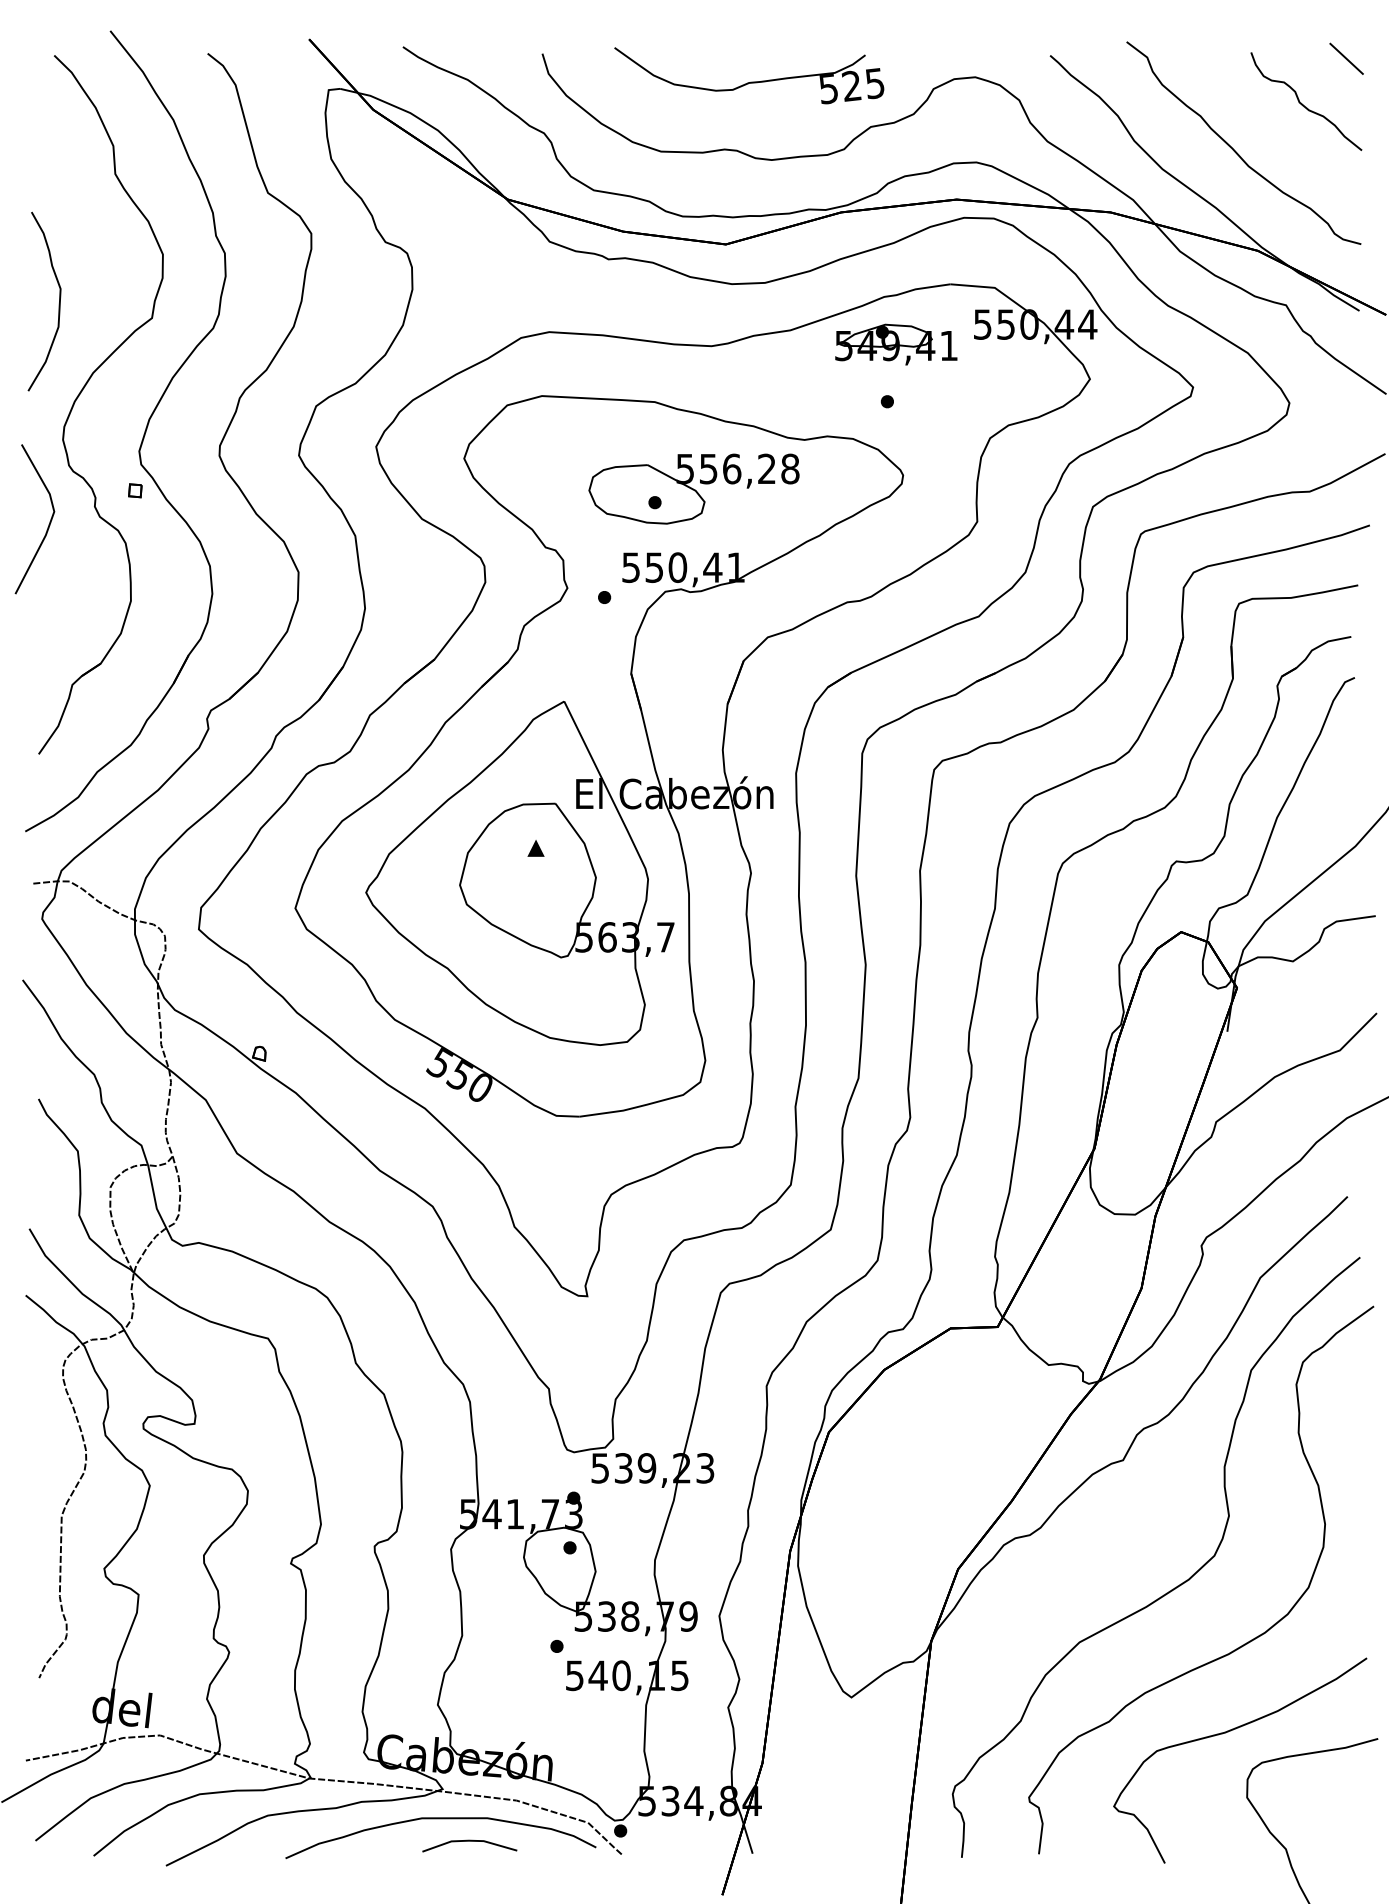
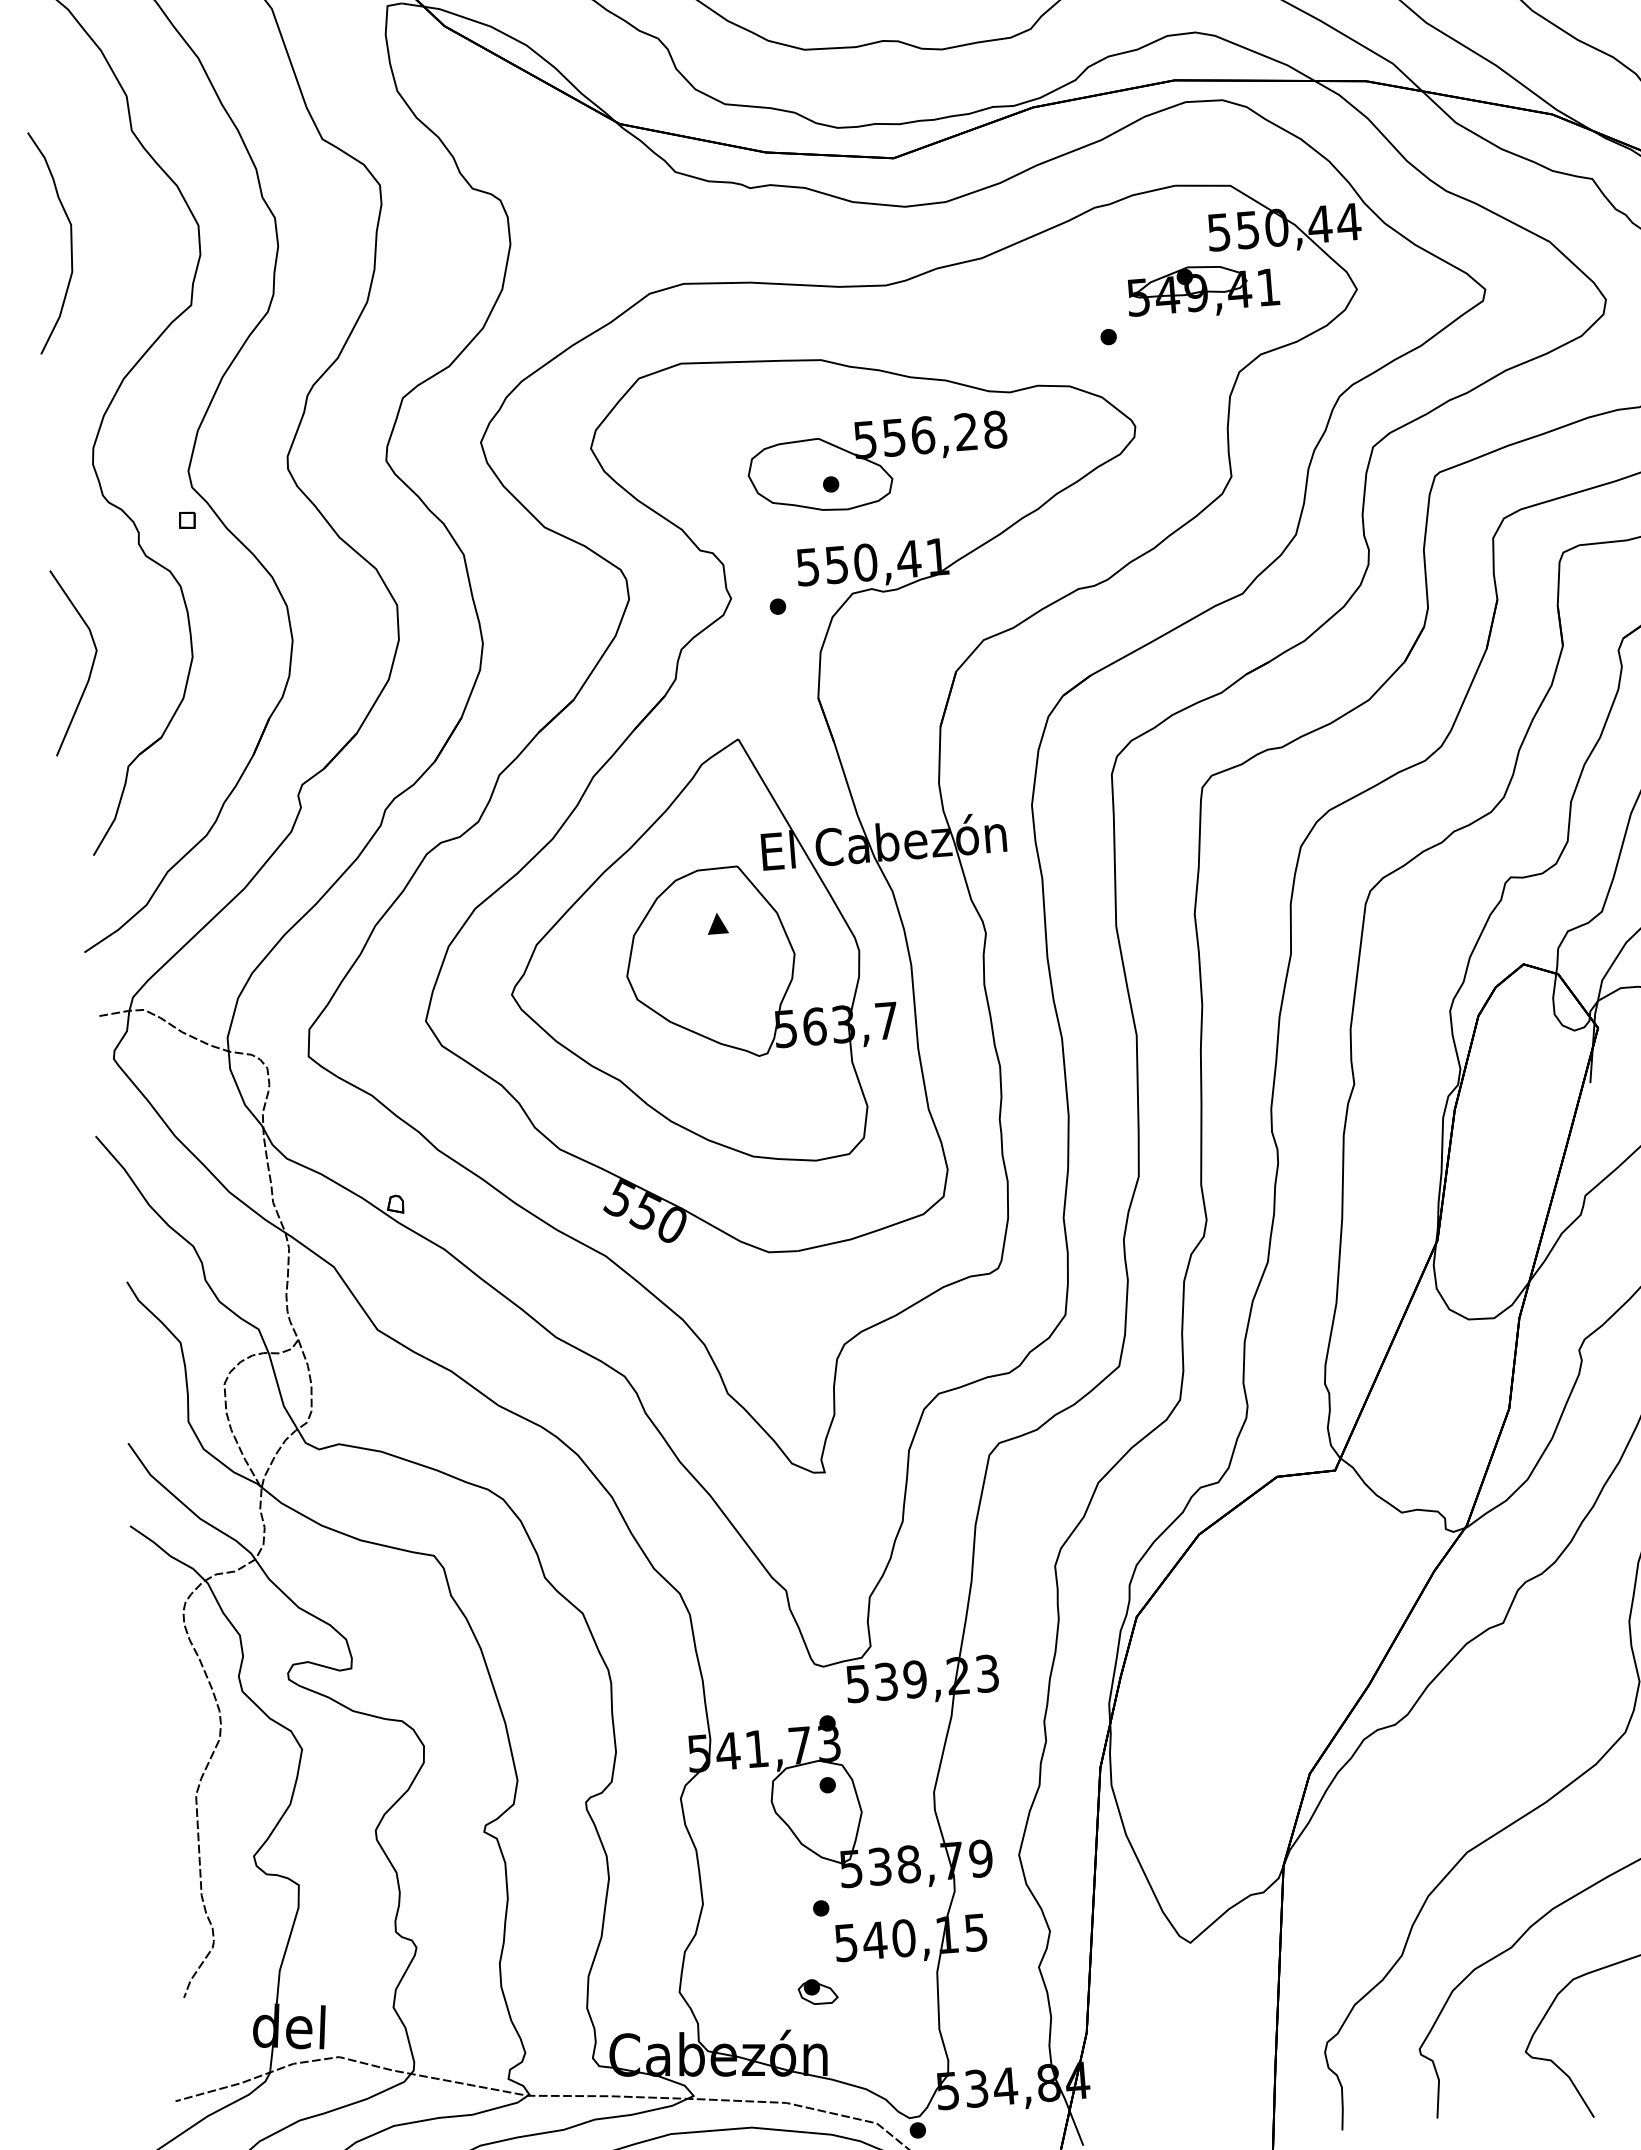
curve: (58, 304) -> (70, 244), moved
part: (896, 344) -> (1203, 290), moved
line: (48, 524) -> (90, 666), moved
part: (548, 1712) -> (817, 1990), added

